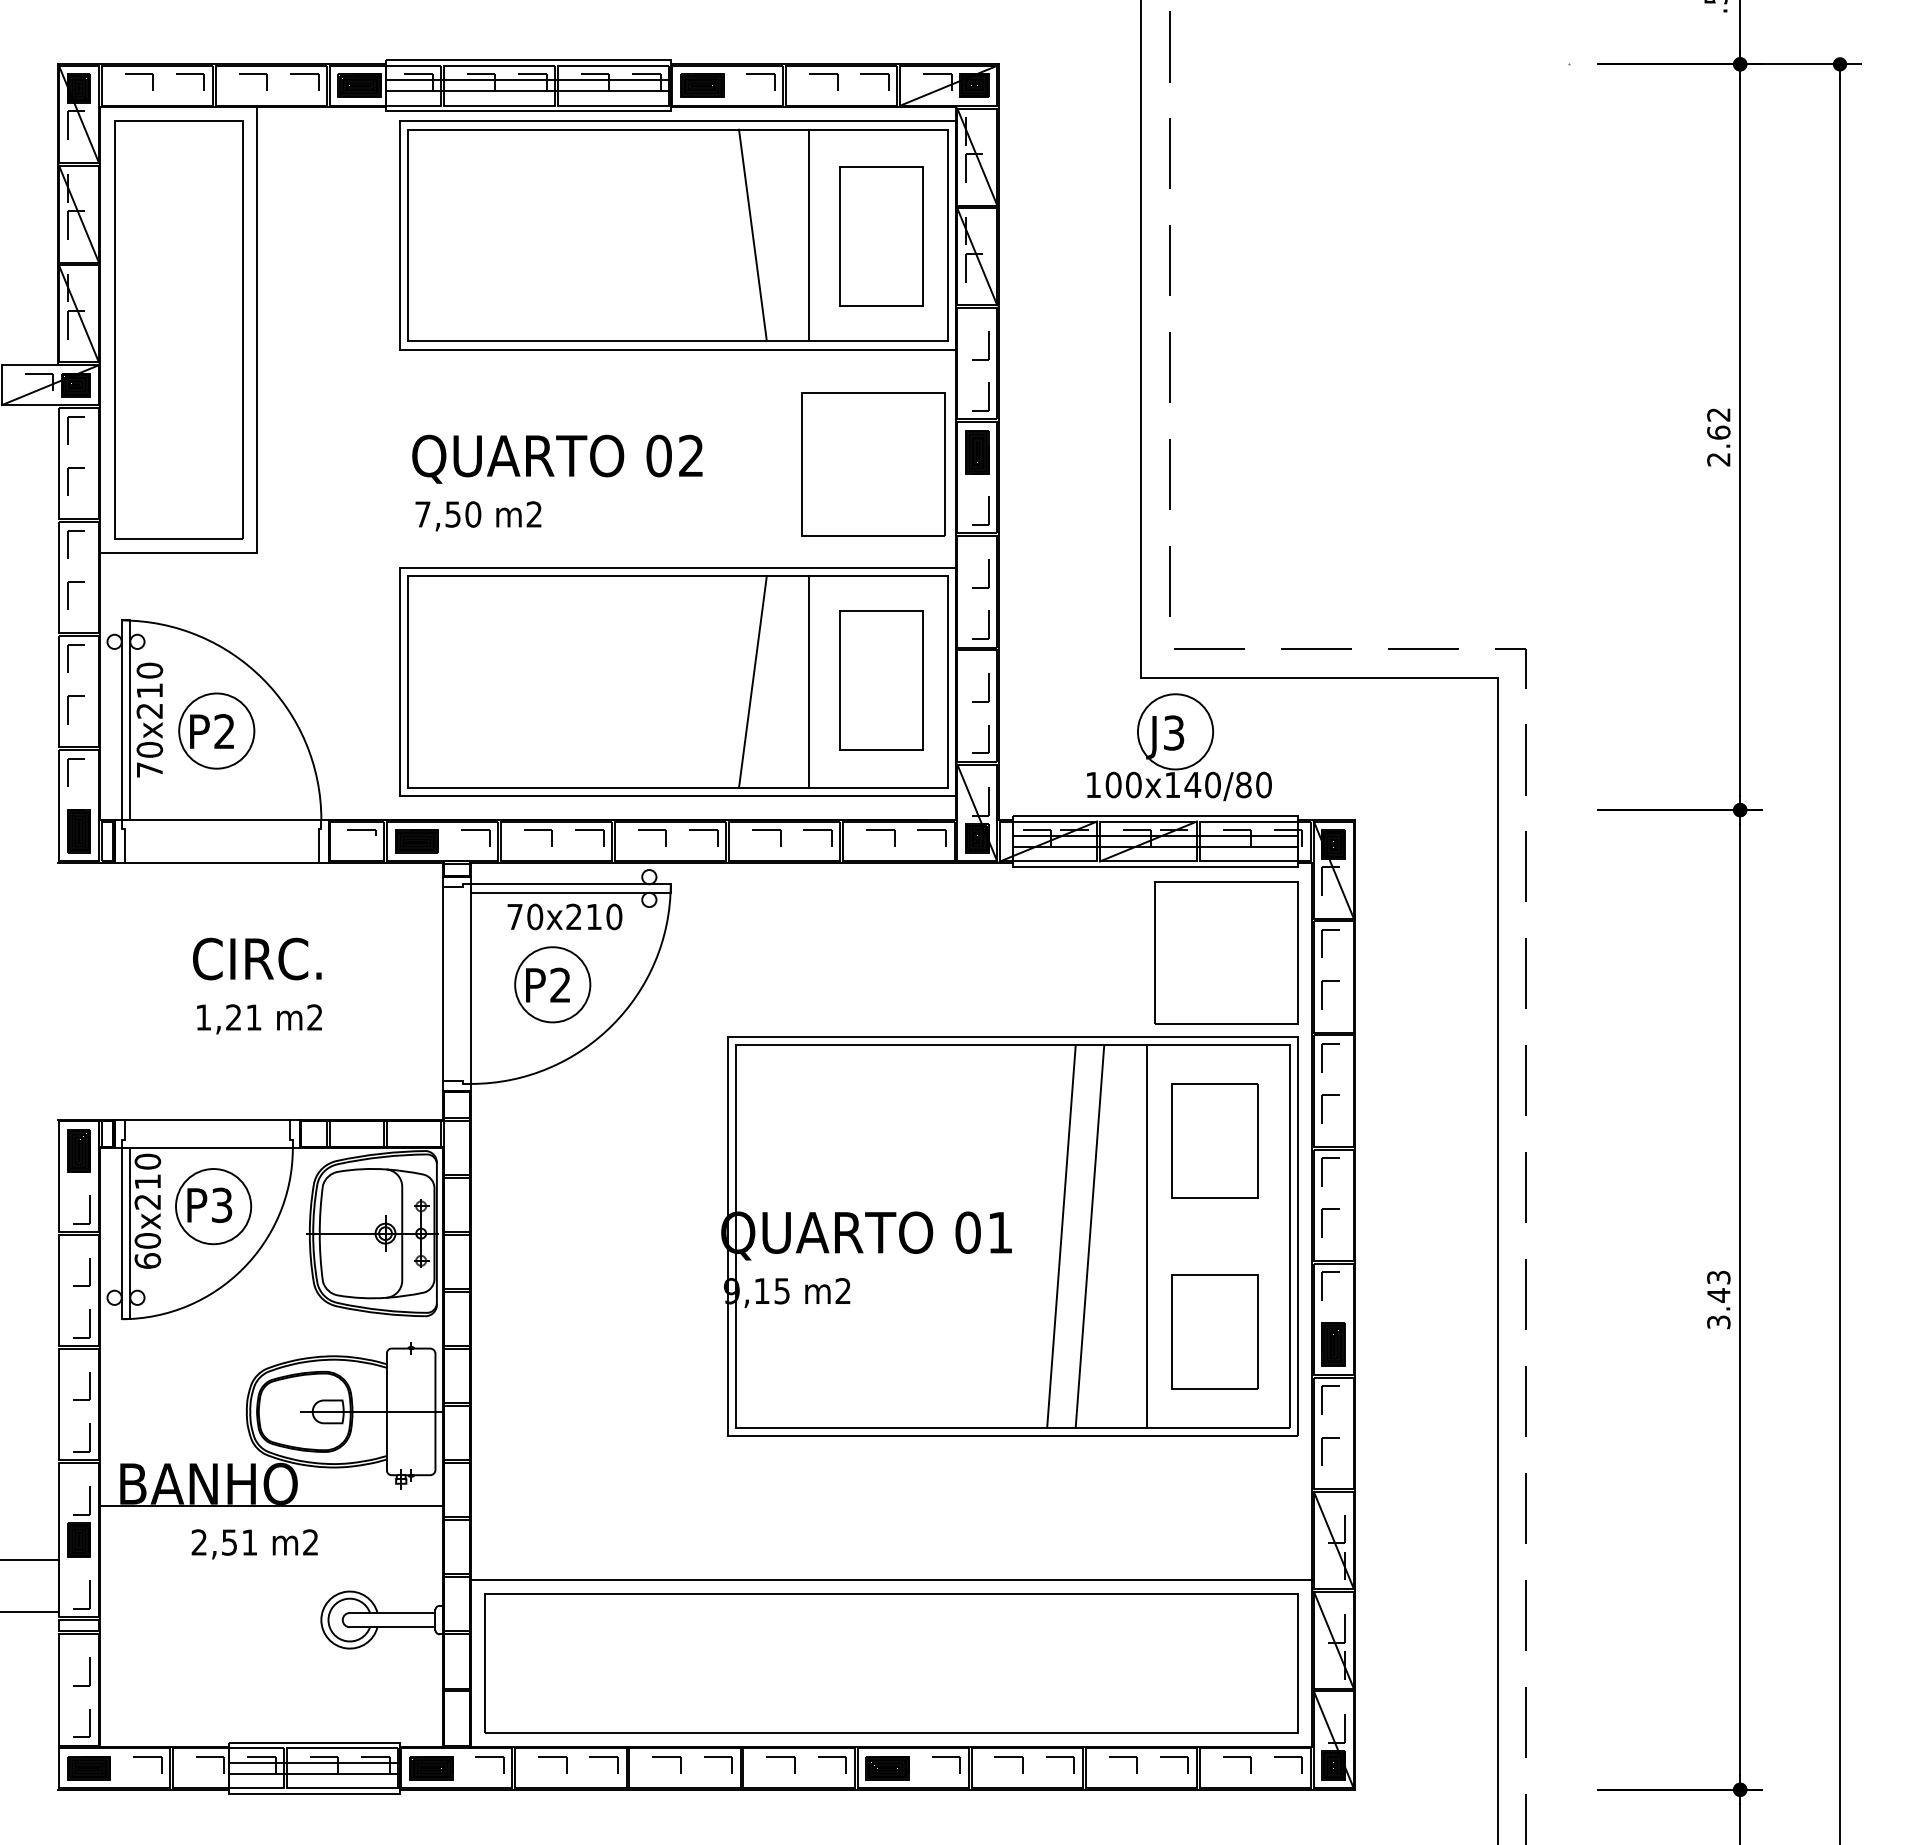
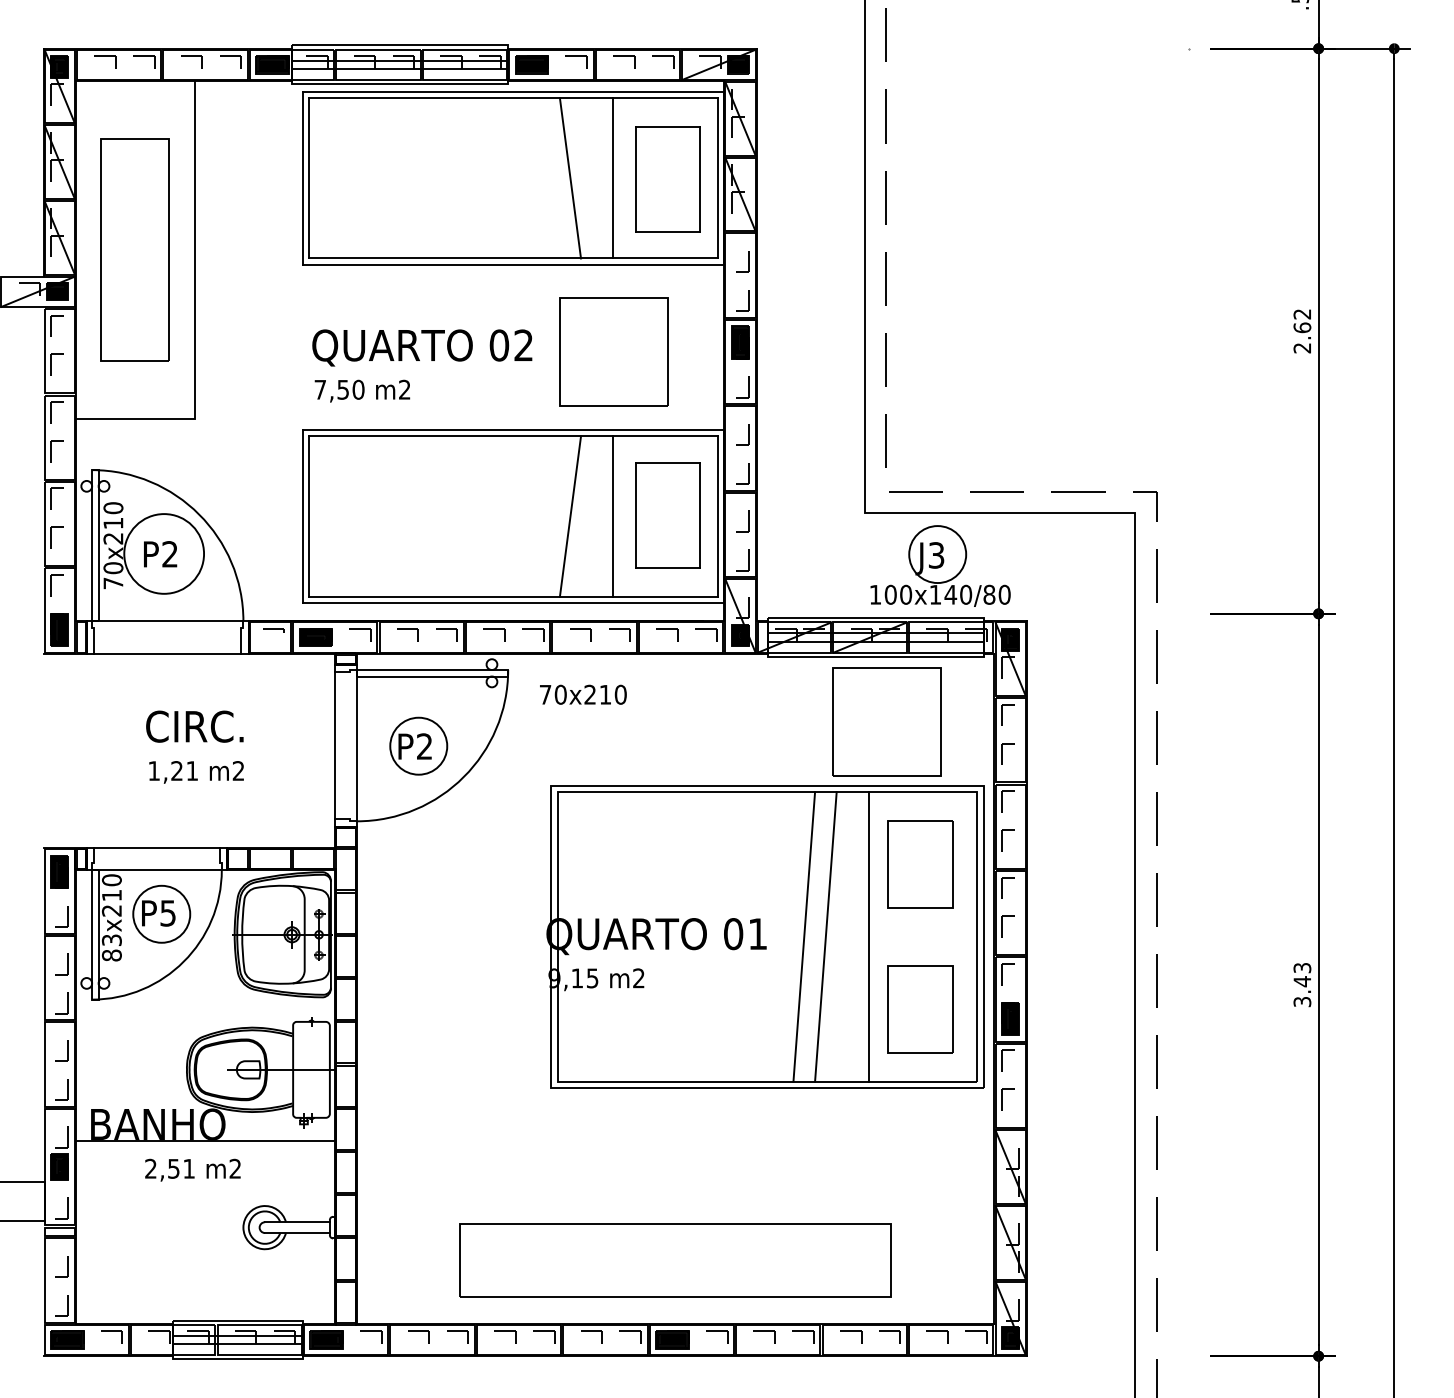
part: (178, 329) -> (135, 249), size x0.7
part: (873, 464) -> (614, 351), moved
circle: (216, 730) -> (163, 553), size x1.4
part: (1179, 747) -> (940, 566), moved
text: (564, 916) -> (583, 694), moved
part: (1226, 952) -> (886, 721), moved
text: (222, 1204) -> (168, 912), P3 -> P5
text: (147, 1250) -> (111, 947), 60x210 -> 83x210
line: (891, 1580) -> (675, 1197), removed
part: (891, 1663) -> (675, 1260), size x0.7

